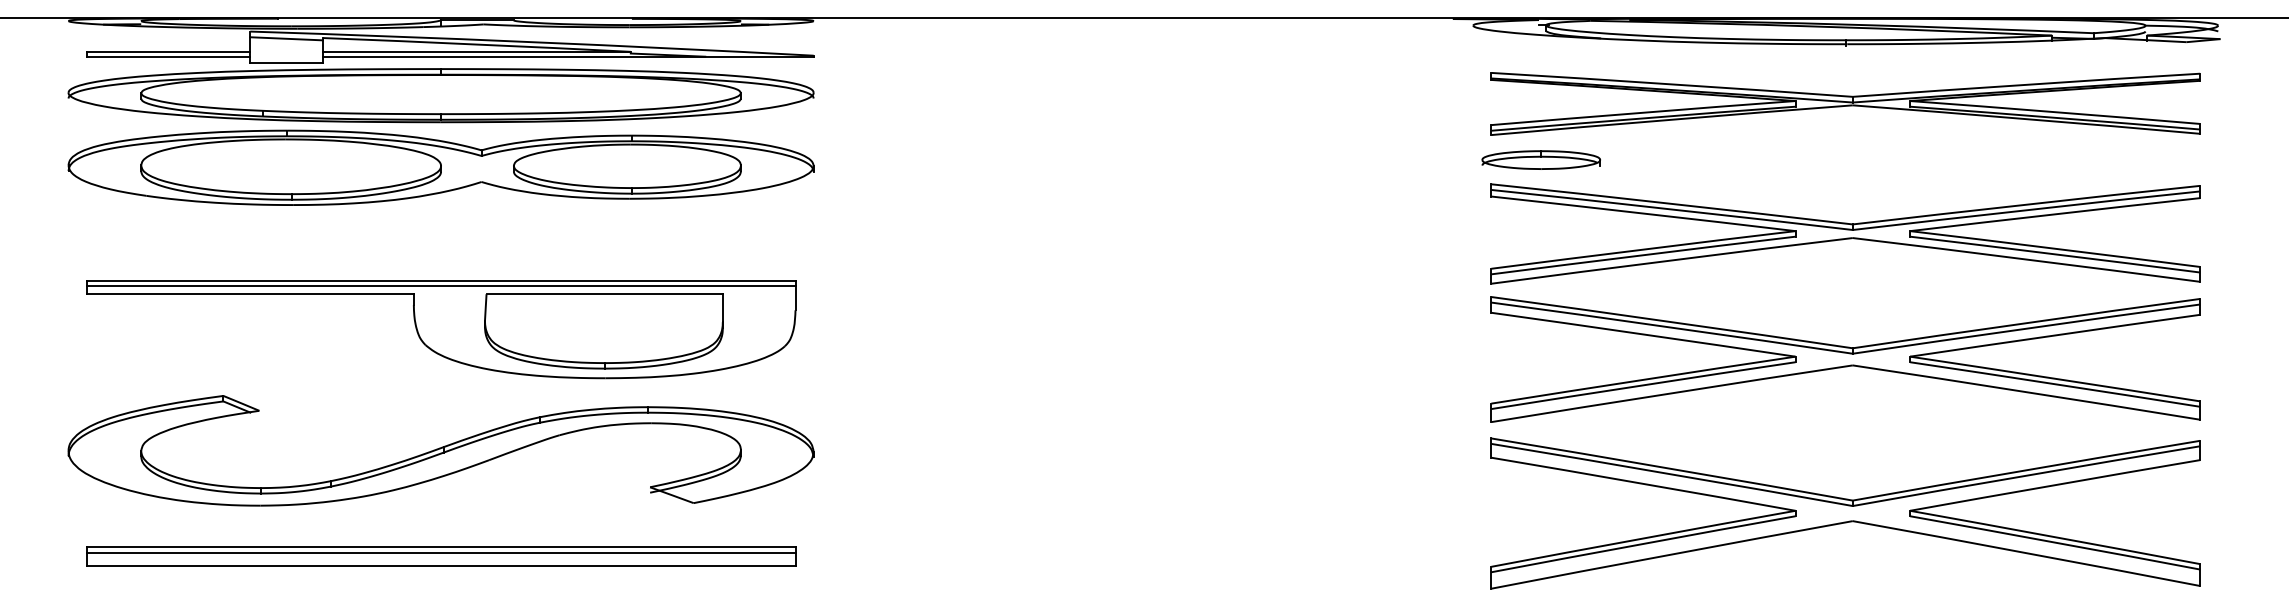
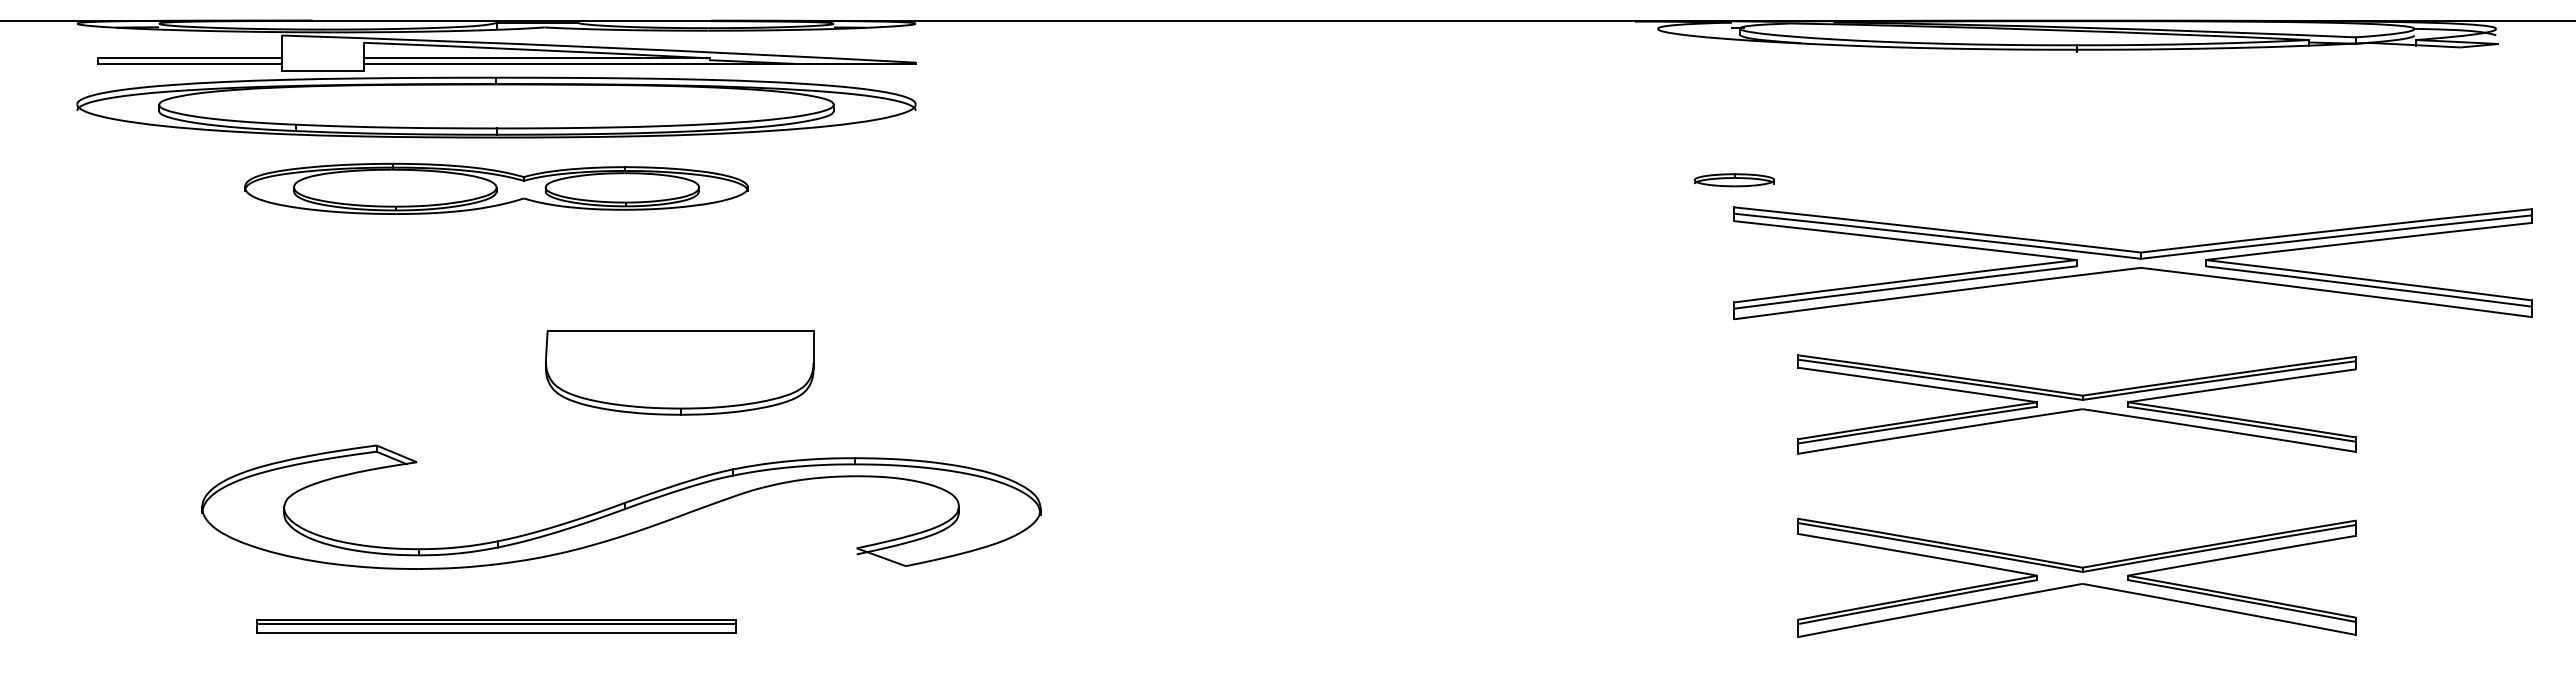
line: (286, 38) -> (322, 43), removed
part: (1845, 103) -> (2076, 116), removed
part: (1541, 160) -> (1734, 180), size x0.6
part: (441, 167) -> (496, 188), size x0.6
part: (1845, 234) -> (2132, 263), moved
part: (441, 329) -> (496, 370), removed
part: (1845, 359) -> (2076, 404), size x0.7
part: (441, 450) -> (621, 506), moved
part: (1845, 513) -> (2076, 577), size x0.7
part: (441, 556) -> (496, 626), size x0.6

